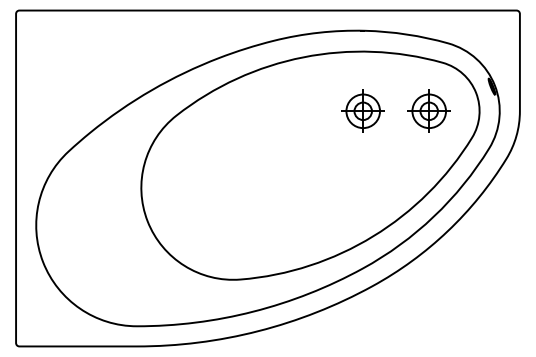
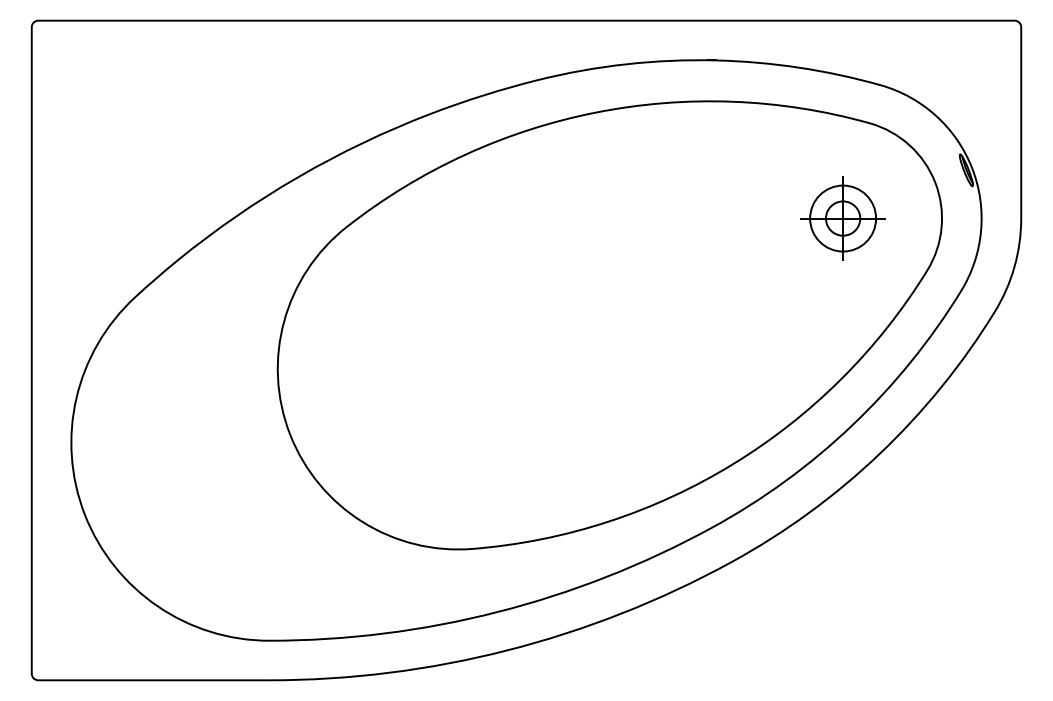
part: (362, 110) -> (712, 216), removed

